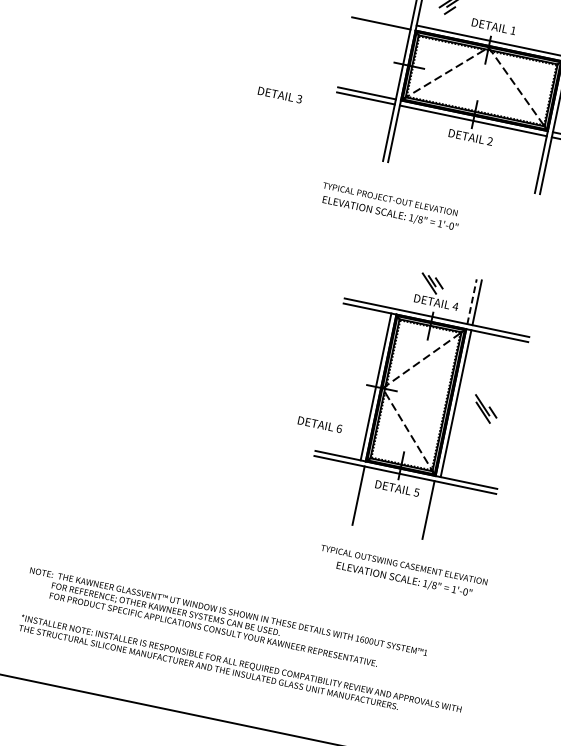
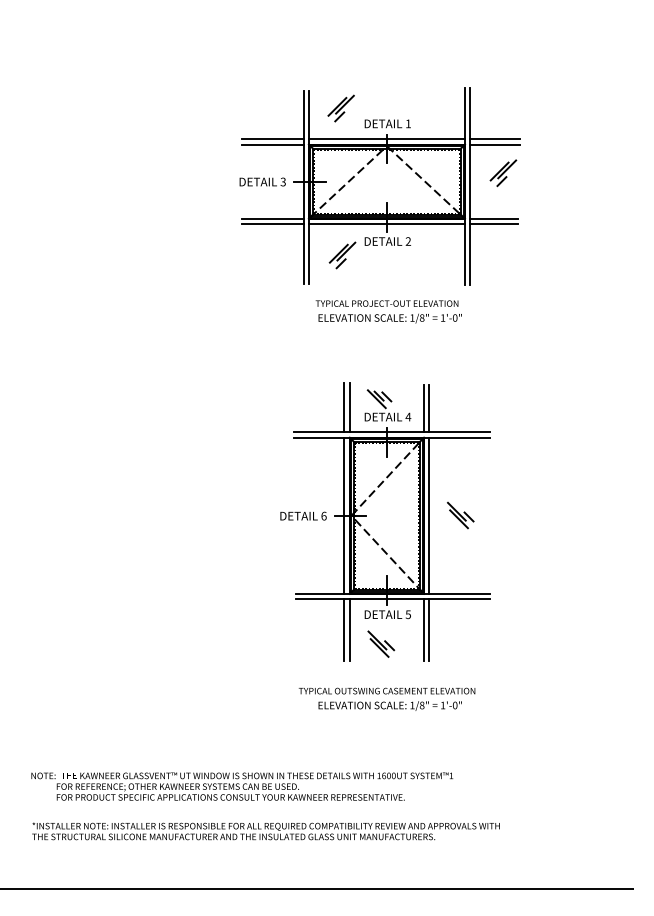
line: (382, 18) -> (272, 139), added
text: (280, 94) -> (262, 181), moved
part: (425, 141) -> (342, 255), added
text: (390, 206) -> (388, 311), moved
line: (397, 285) -> (344, 407), added
line: (402, 286) -> (349, 407), added
line: (472, 301) -> (424, 408), dashed -> solid
text: (320, 424) -> (303, 515), moved
line: (353, 494) -> (344, 630), added
line: (433, 510) -> (429, 629), added
part: (385, 514) -> (381, 643), added
text: (402, 571) -> (386, 698), moved

